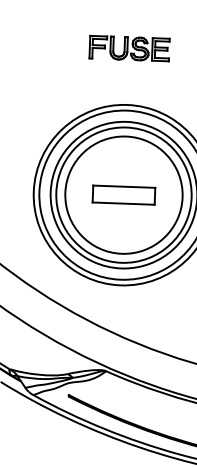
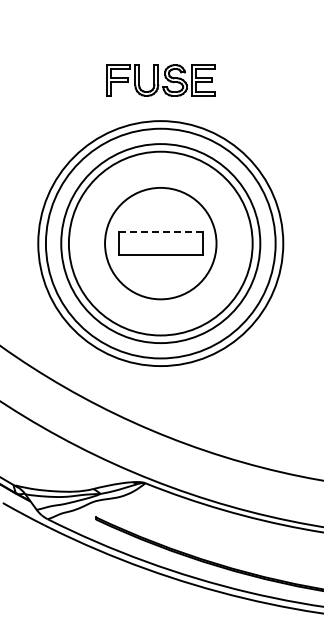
part: (129, 48) -> (160, 80), moved
line: (124, 186) -> (160, 232), solid -> dashed
circle: (123, 195) -> (160, 243), size x0.7

